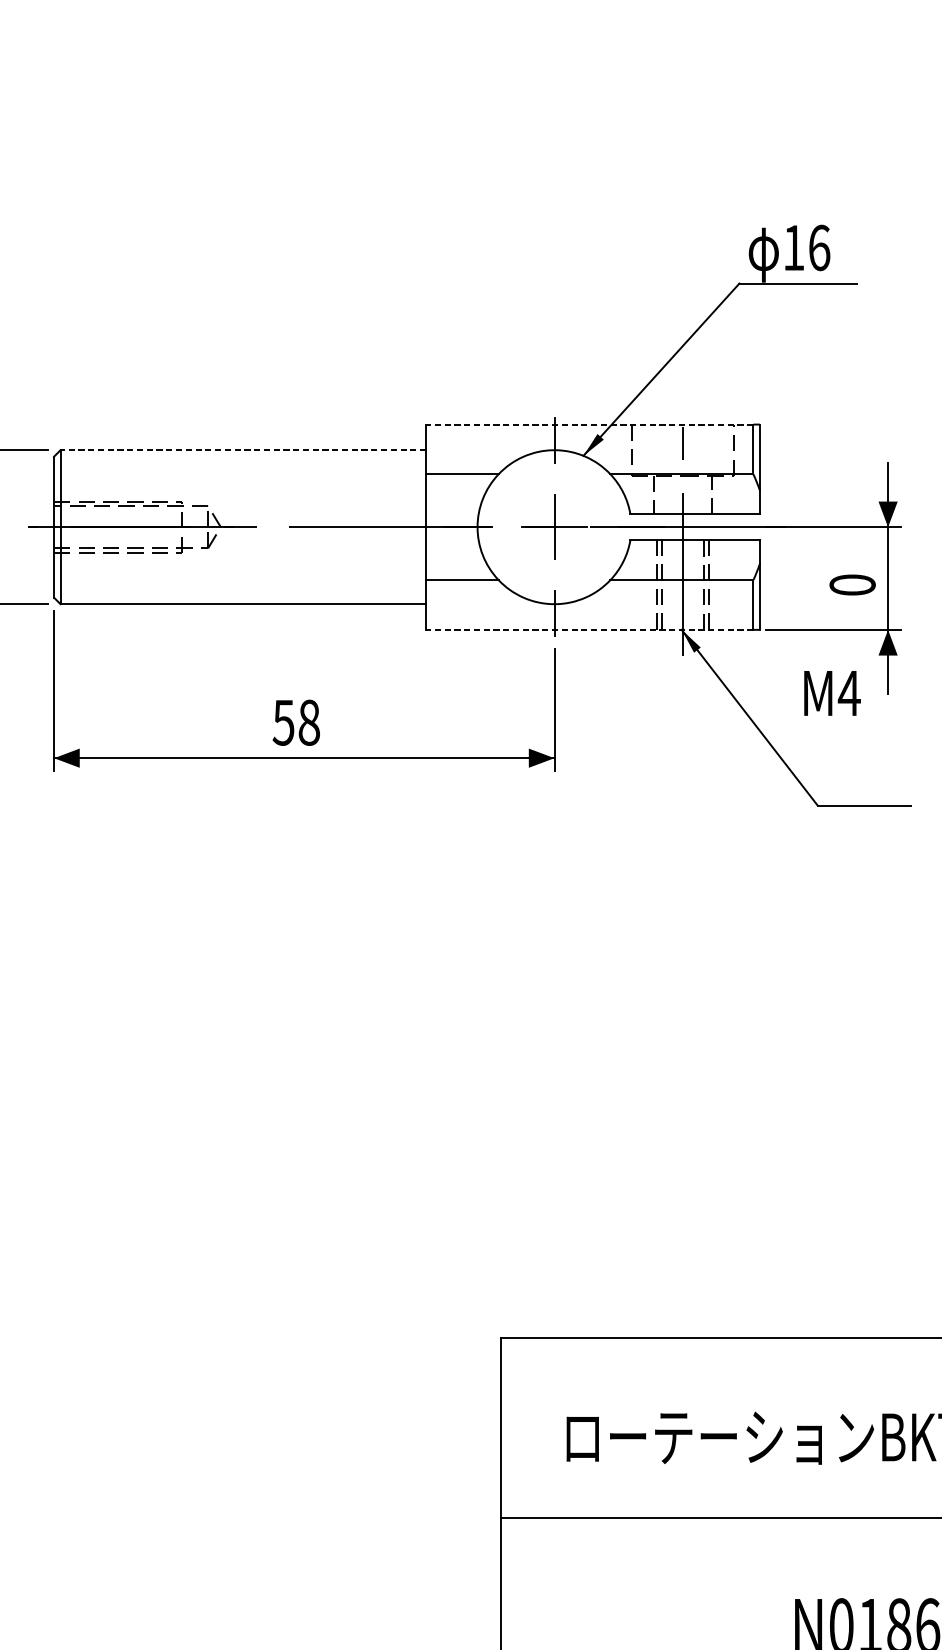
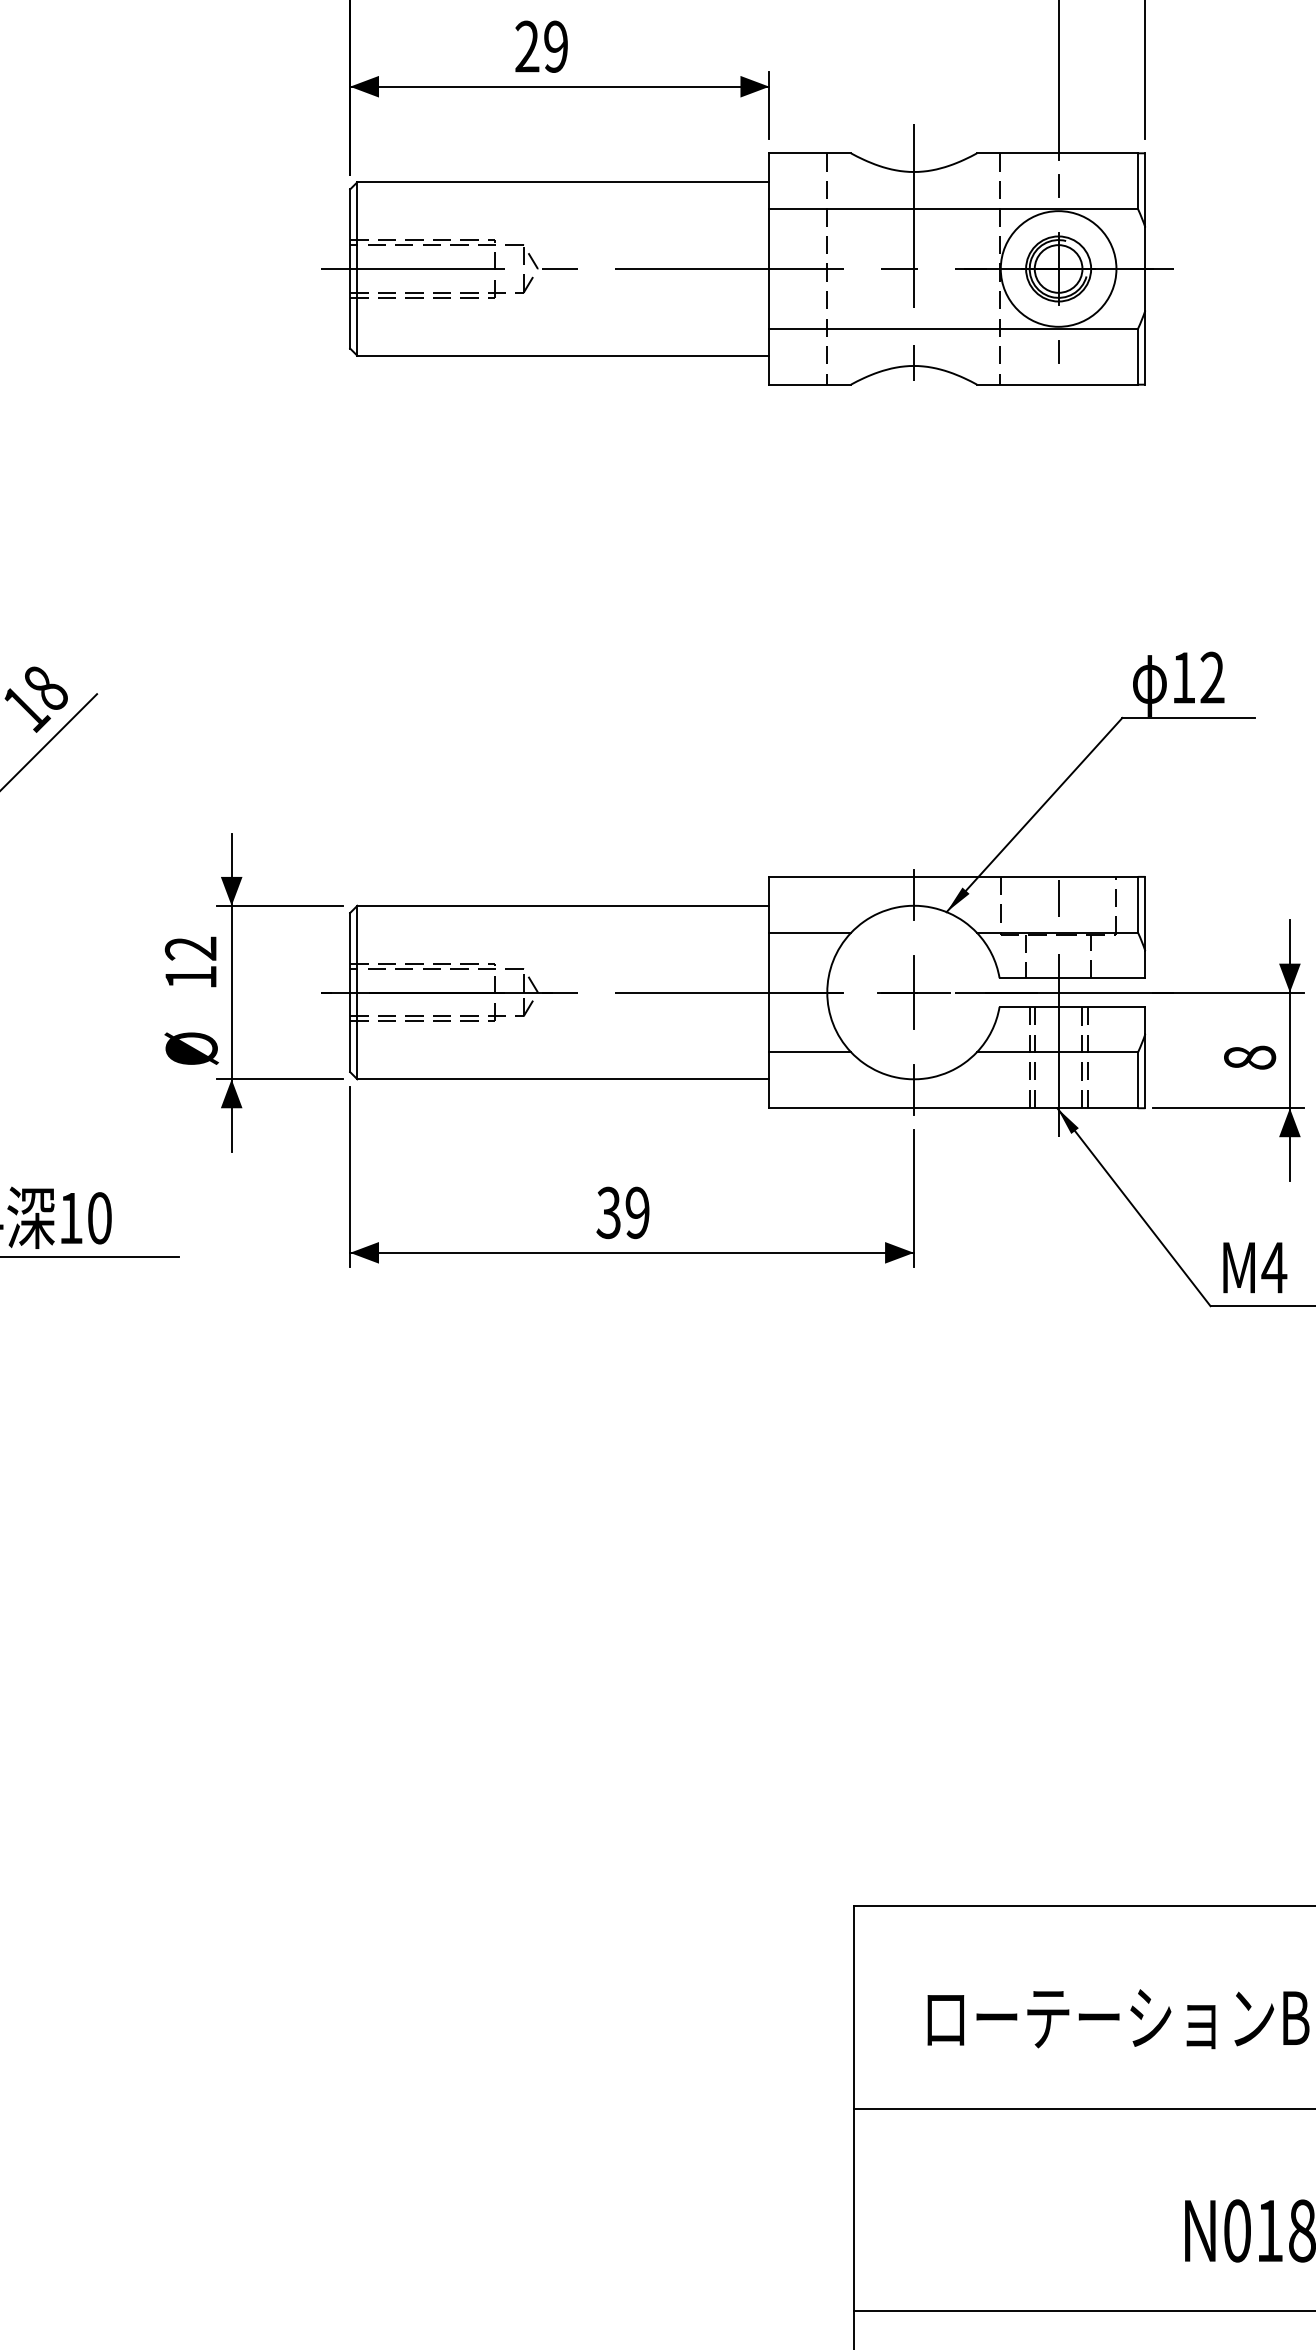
text: (819, 247) -> (1212, 677), 16 -> 12
line: (589, 424) -> (953, 876), dashed -> solid
line: (242, 449) -> (562, 905), dashed -> solid
text: (852, 584) -> (1249, 1057), 0 -> 8
line: (589, 630) -> (953, 1108), dashed -> solid
text: (832, 693) -> (1255, 1267), moved
text: (295, 722) -> (622, 1212), 58 -> 39

